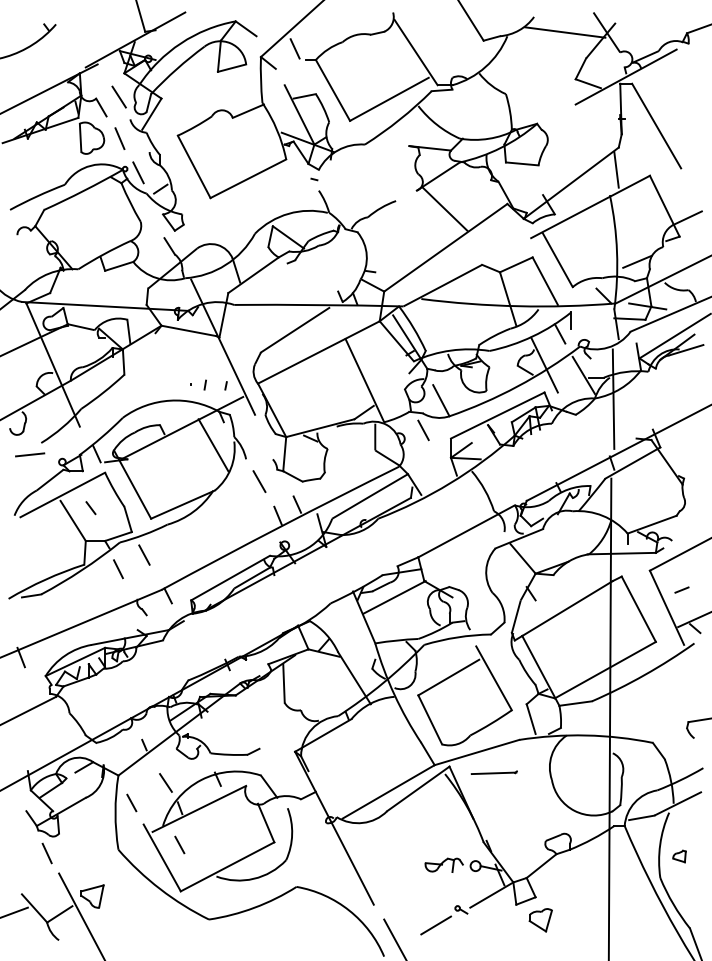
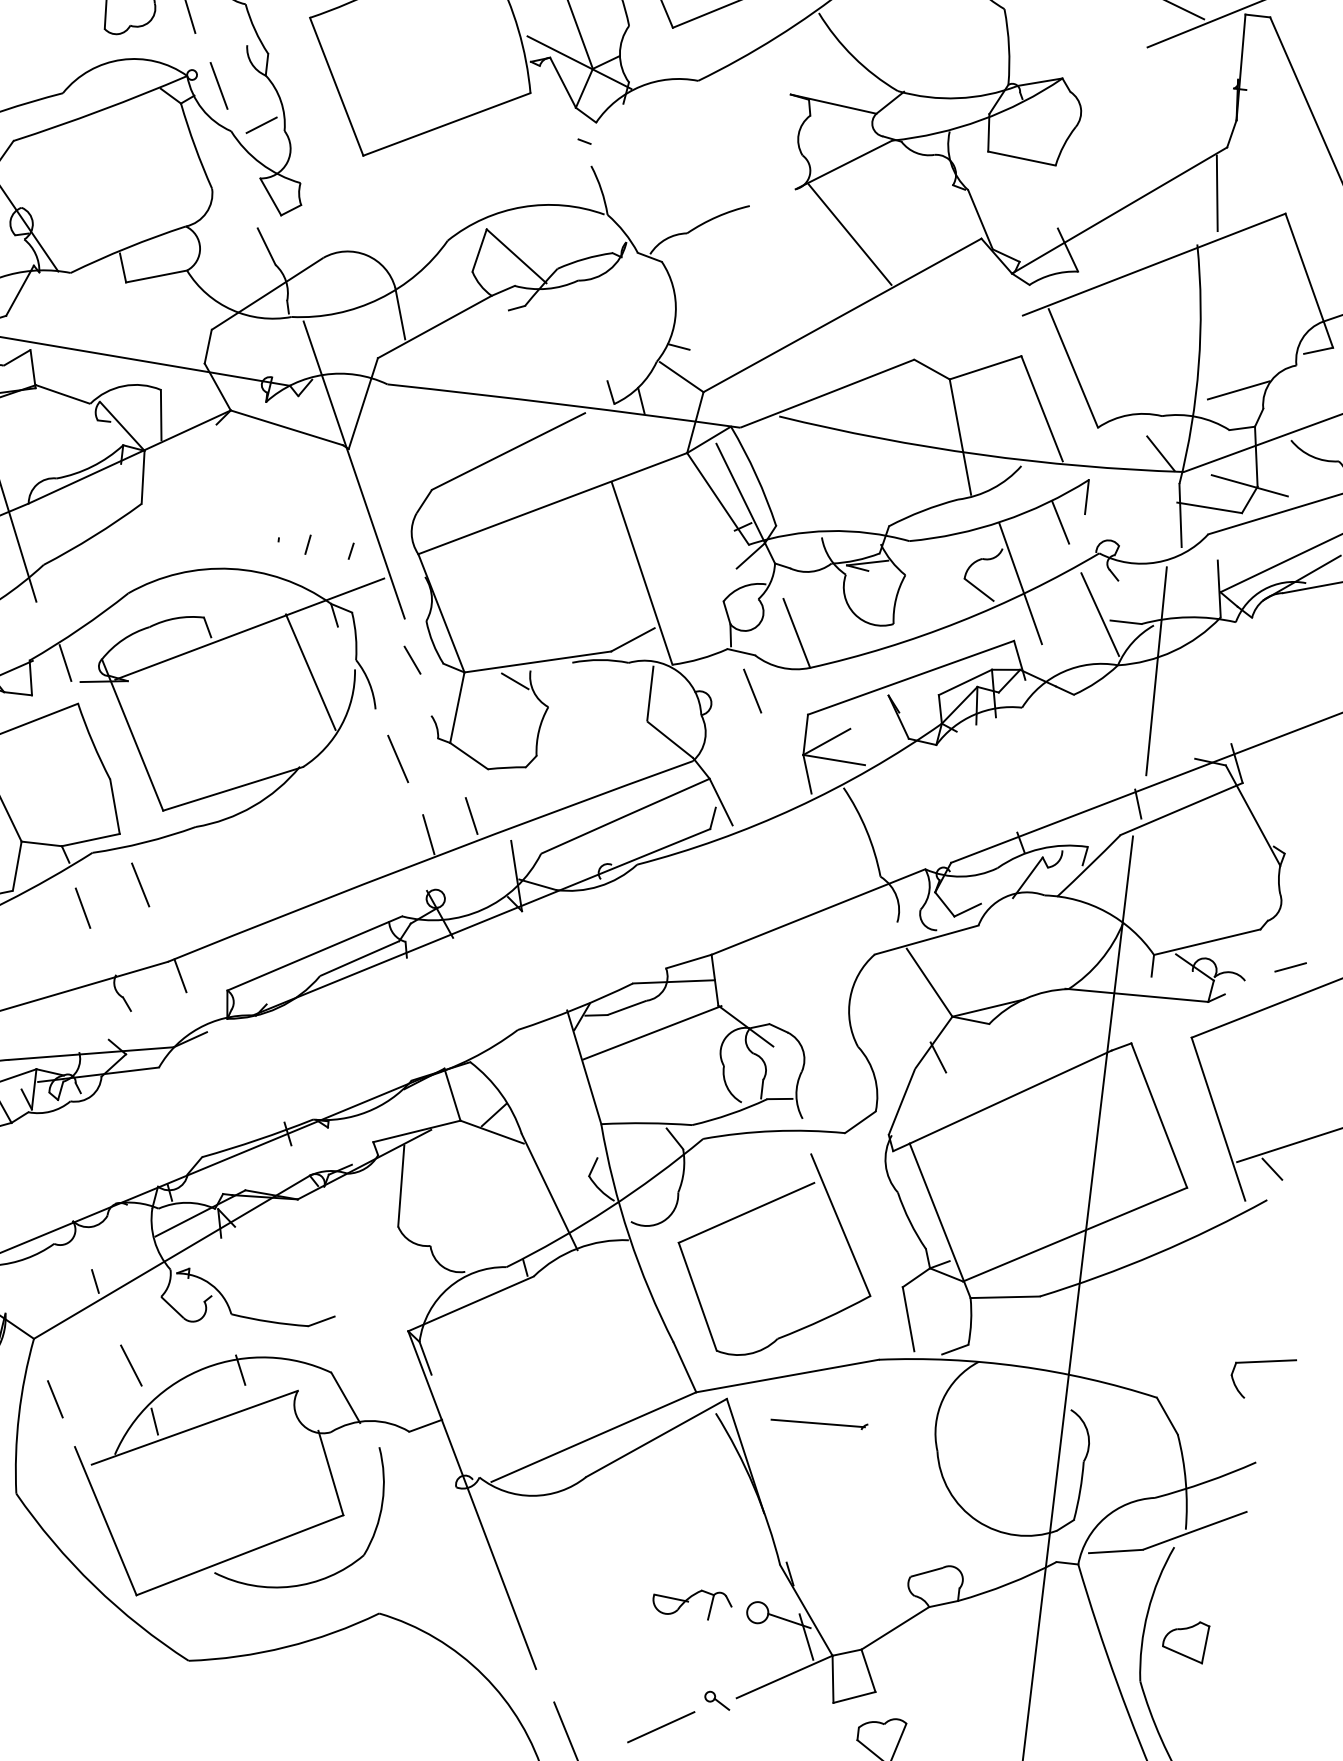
line: (90, 508) -> (411, 660), moved
line: (681, 589) -> (1289, 966), moved
line: (179, 844) -> (144, 1497), removed
part: (679, 856) -> (1185, 1641), size x1.67

